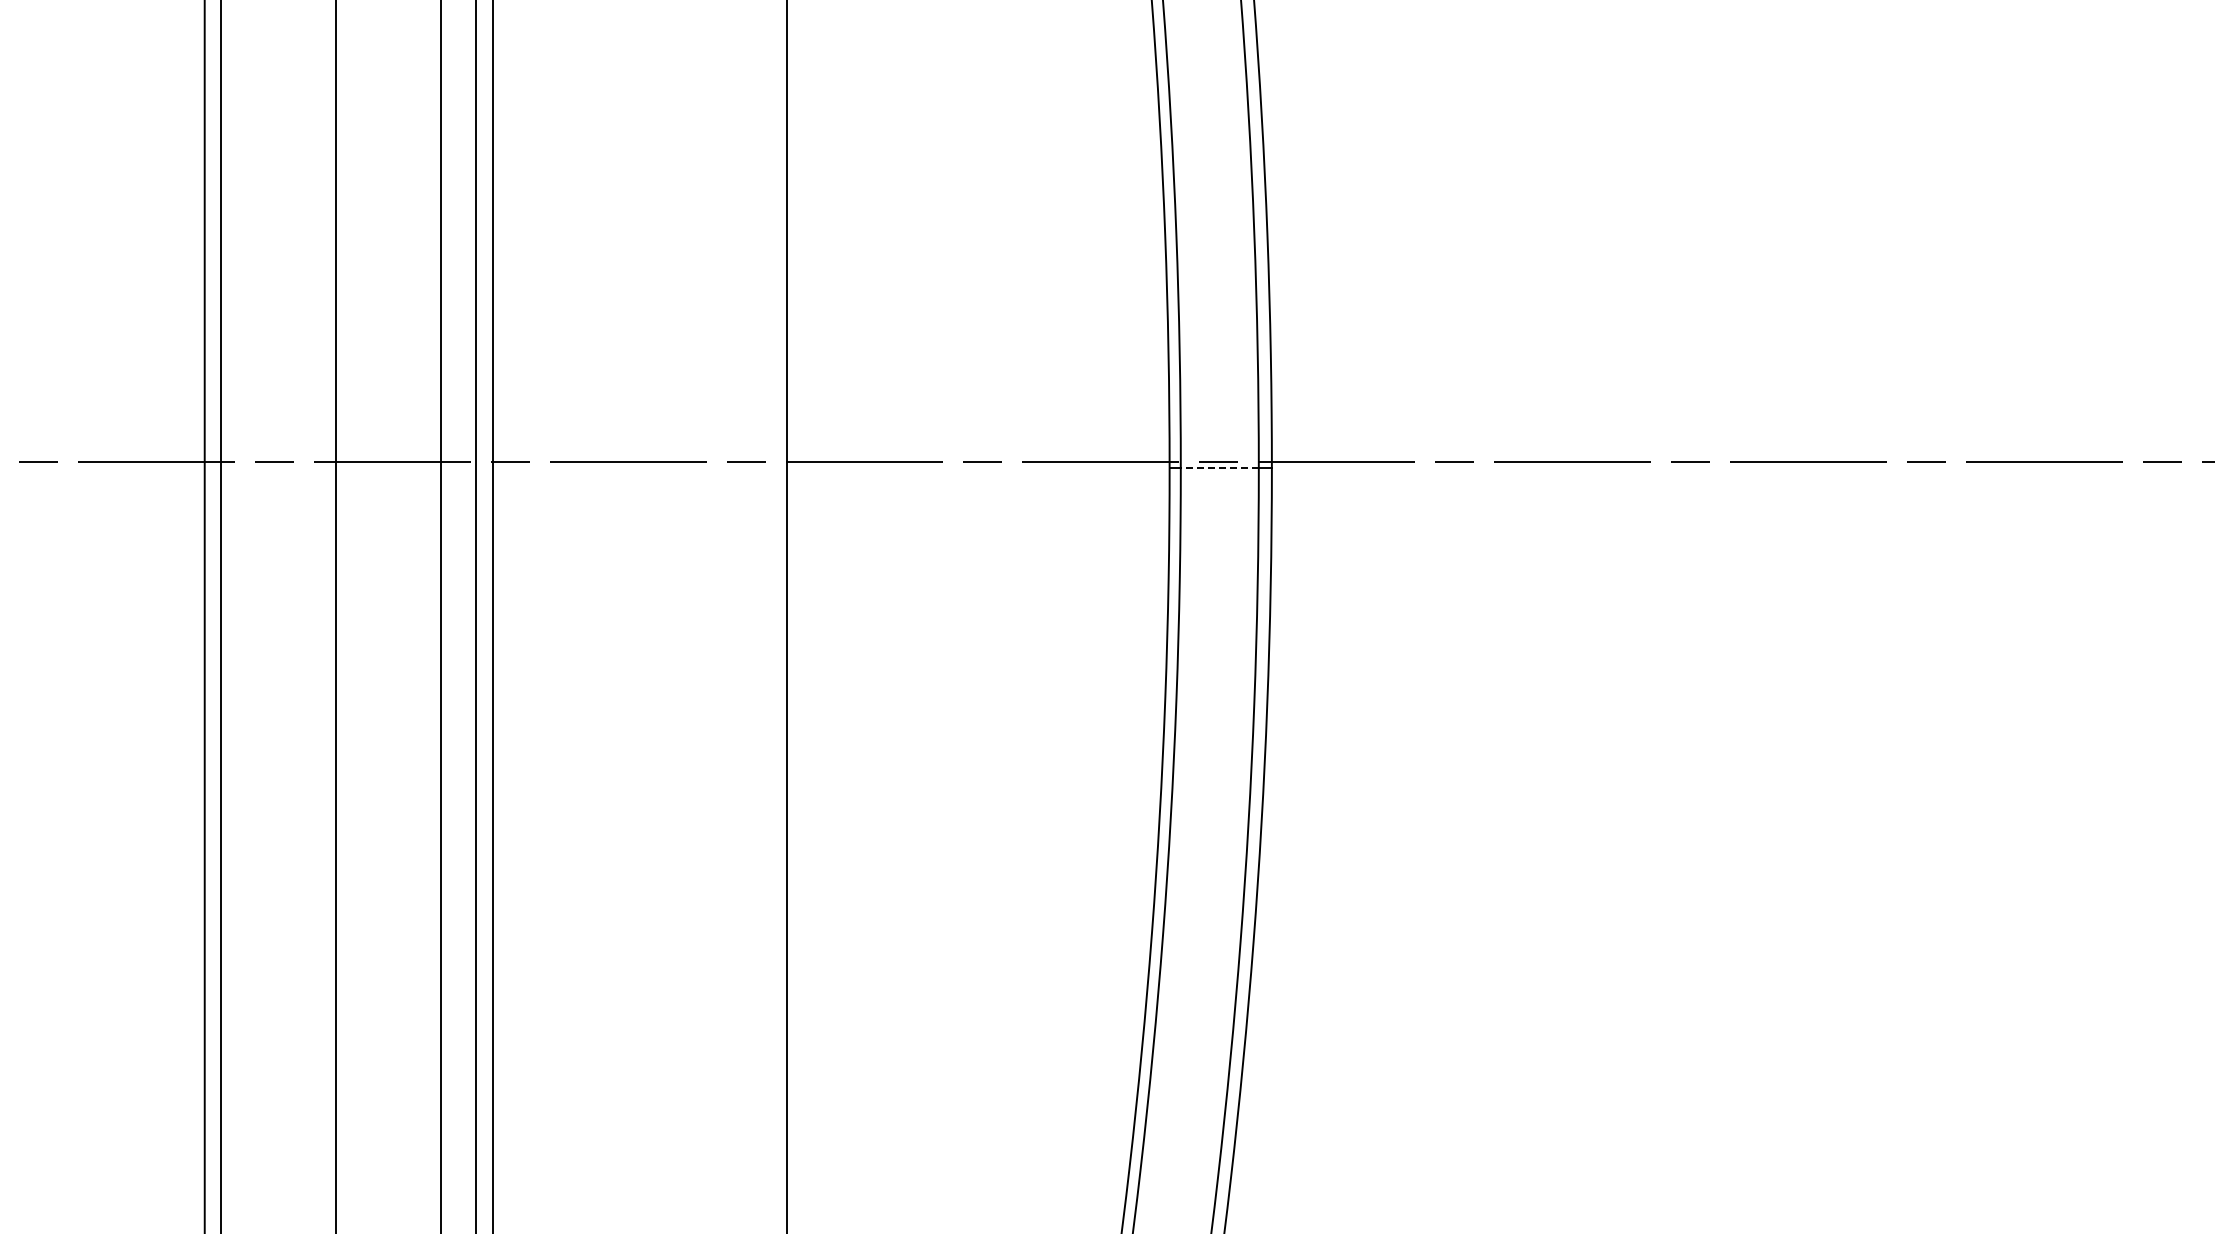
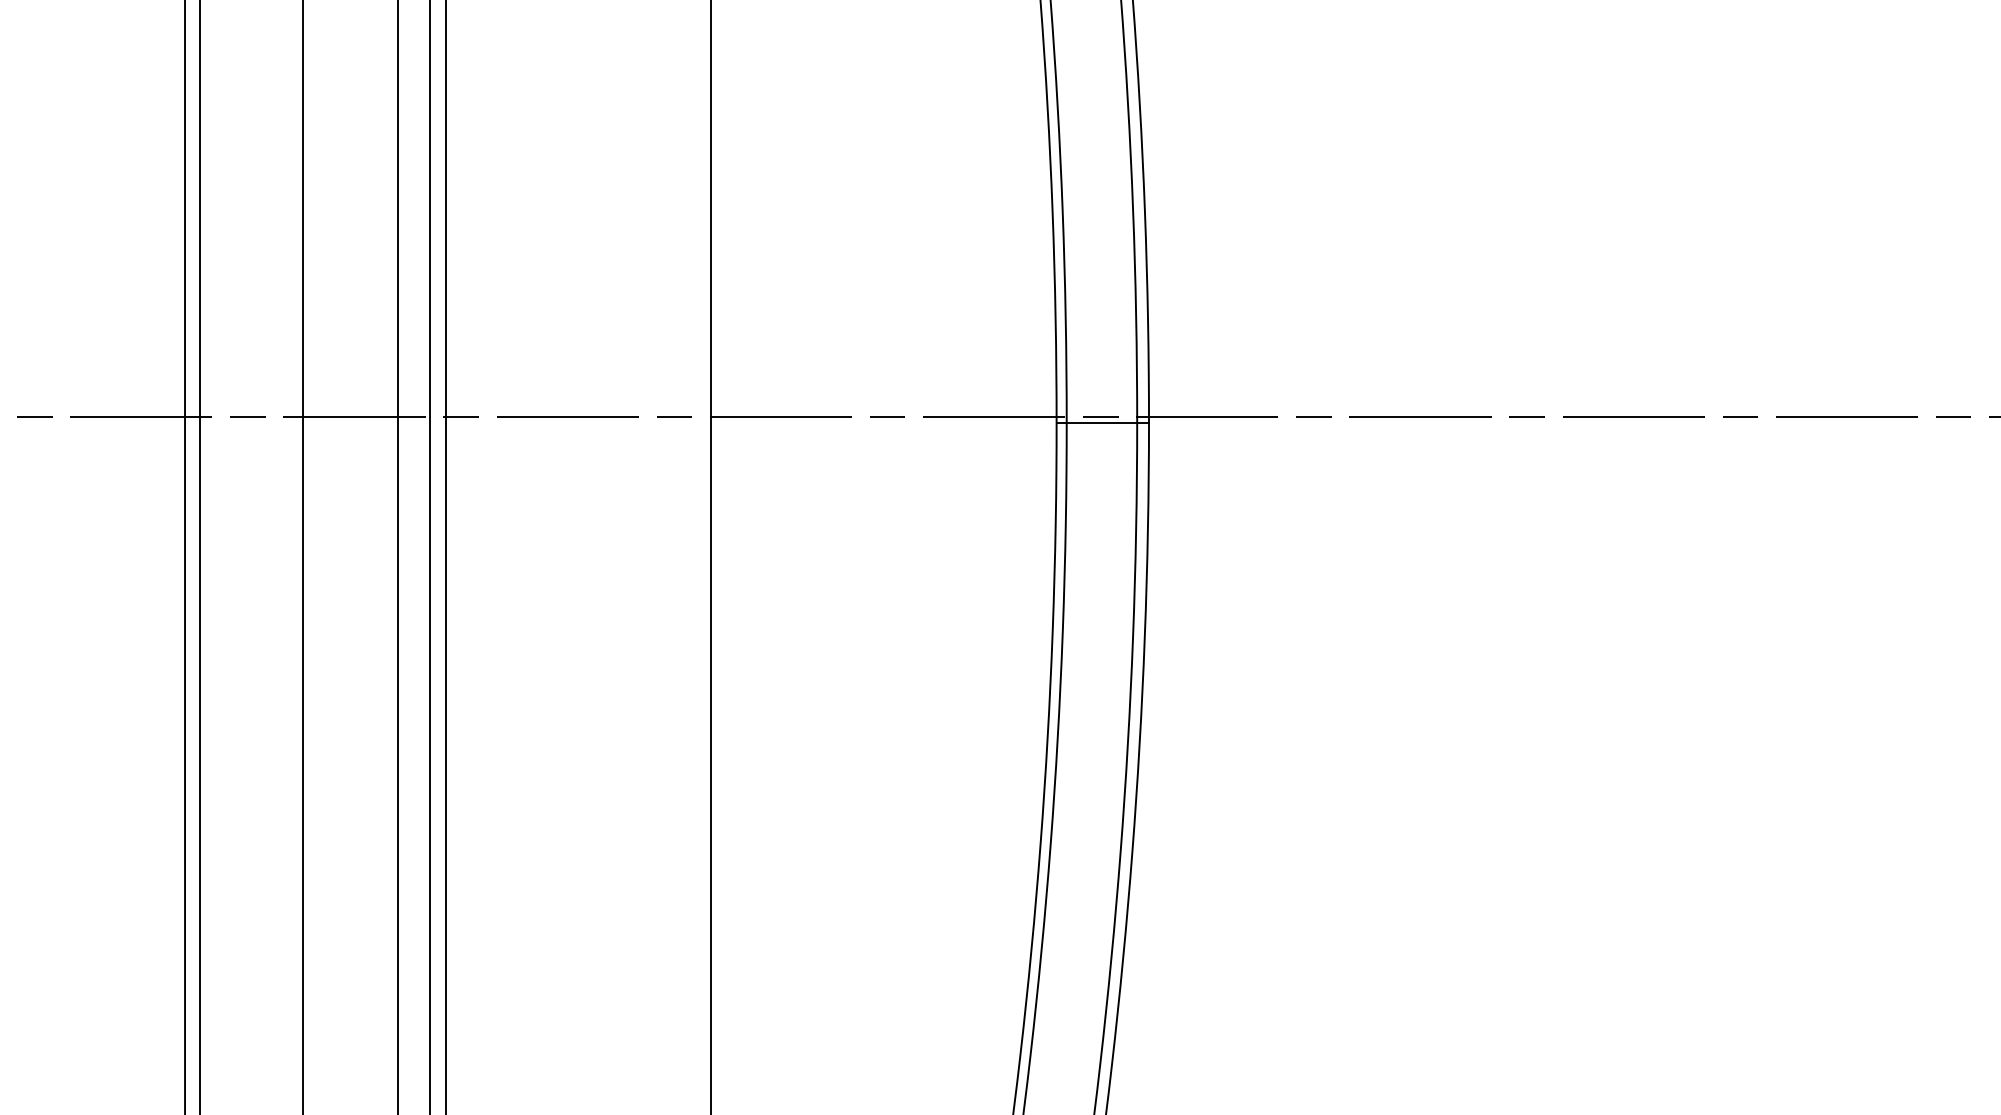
line: (1219, 467) -> (1101, 422), dashed -> solid

